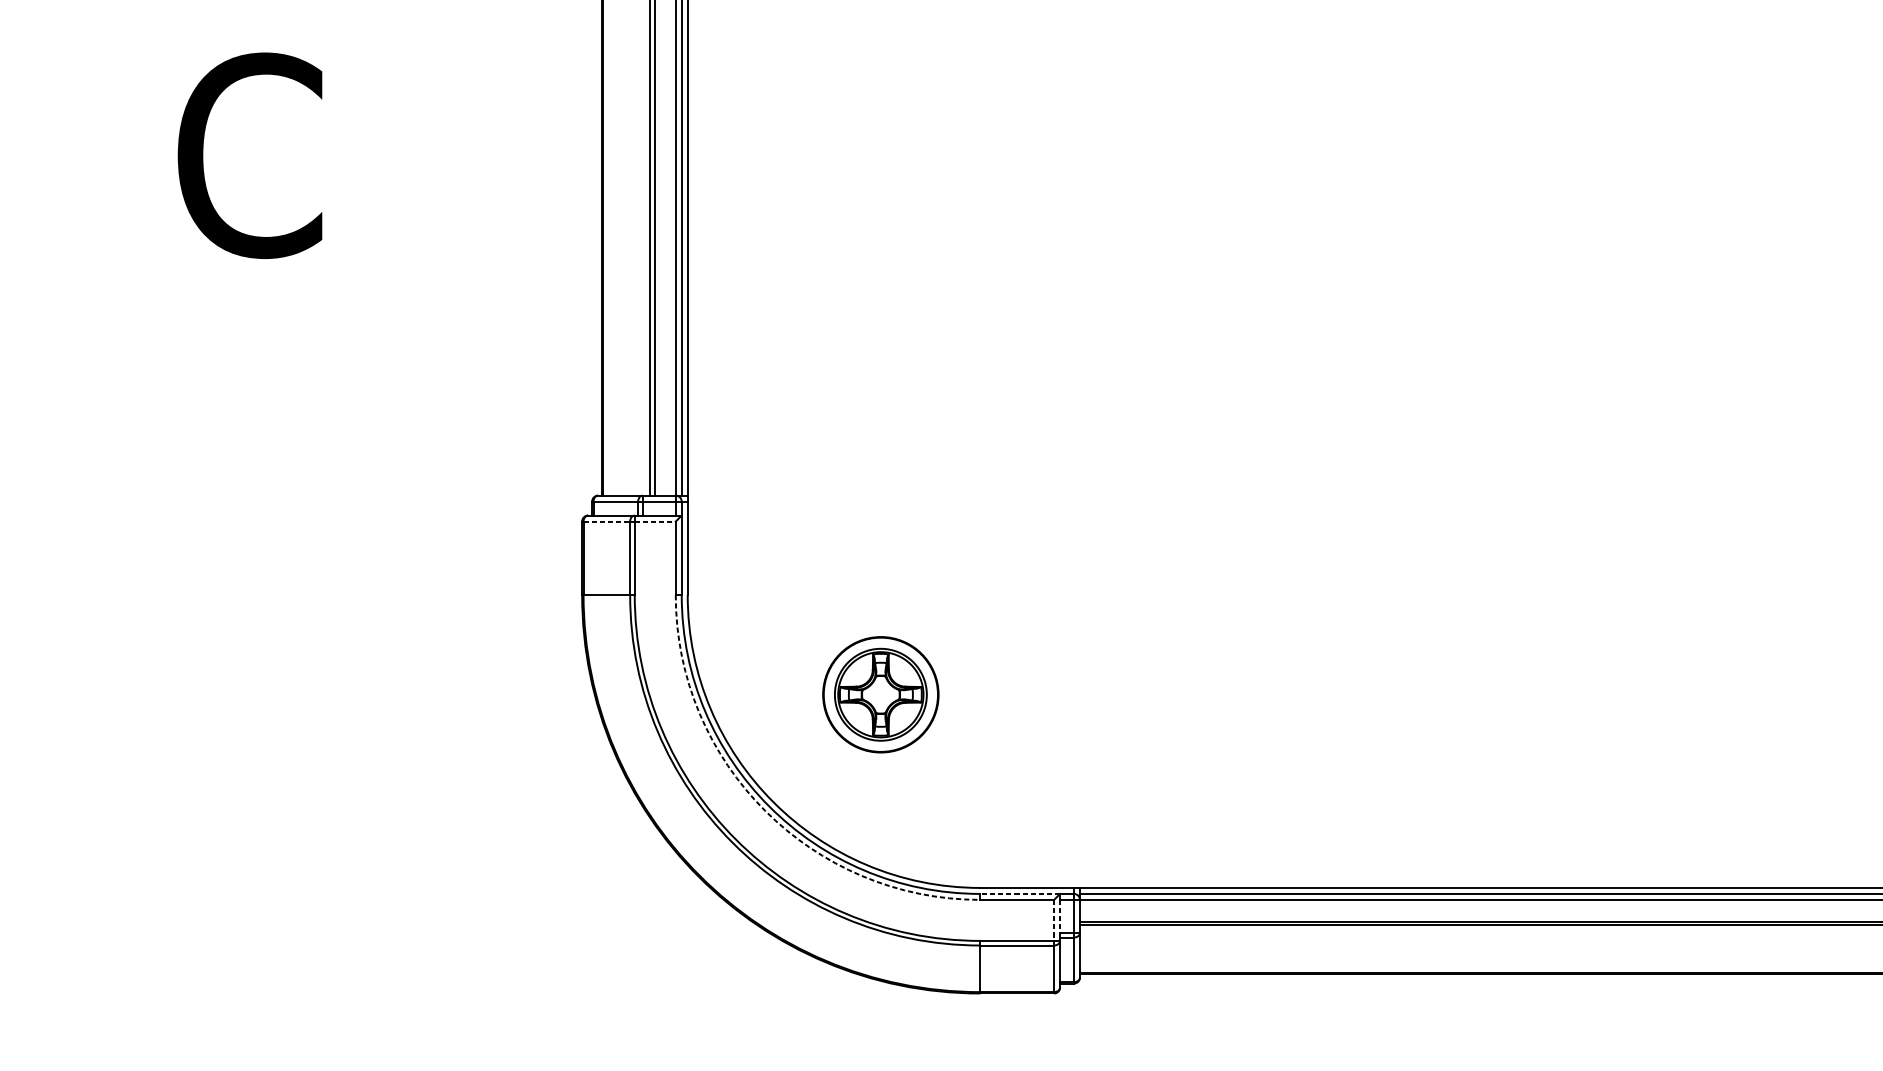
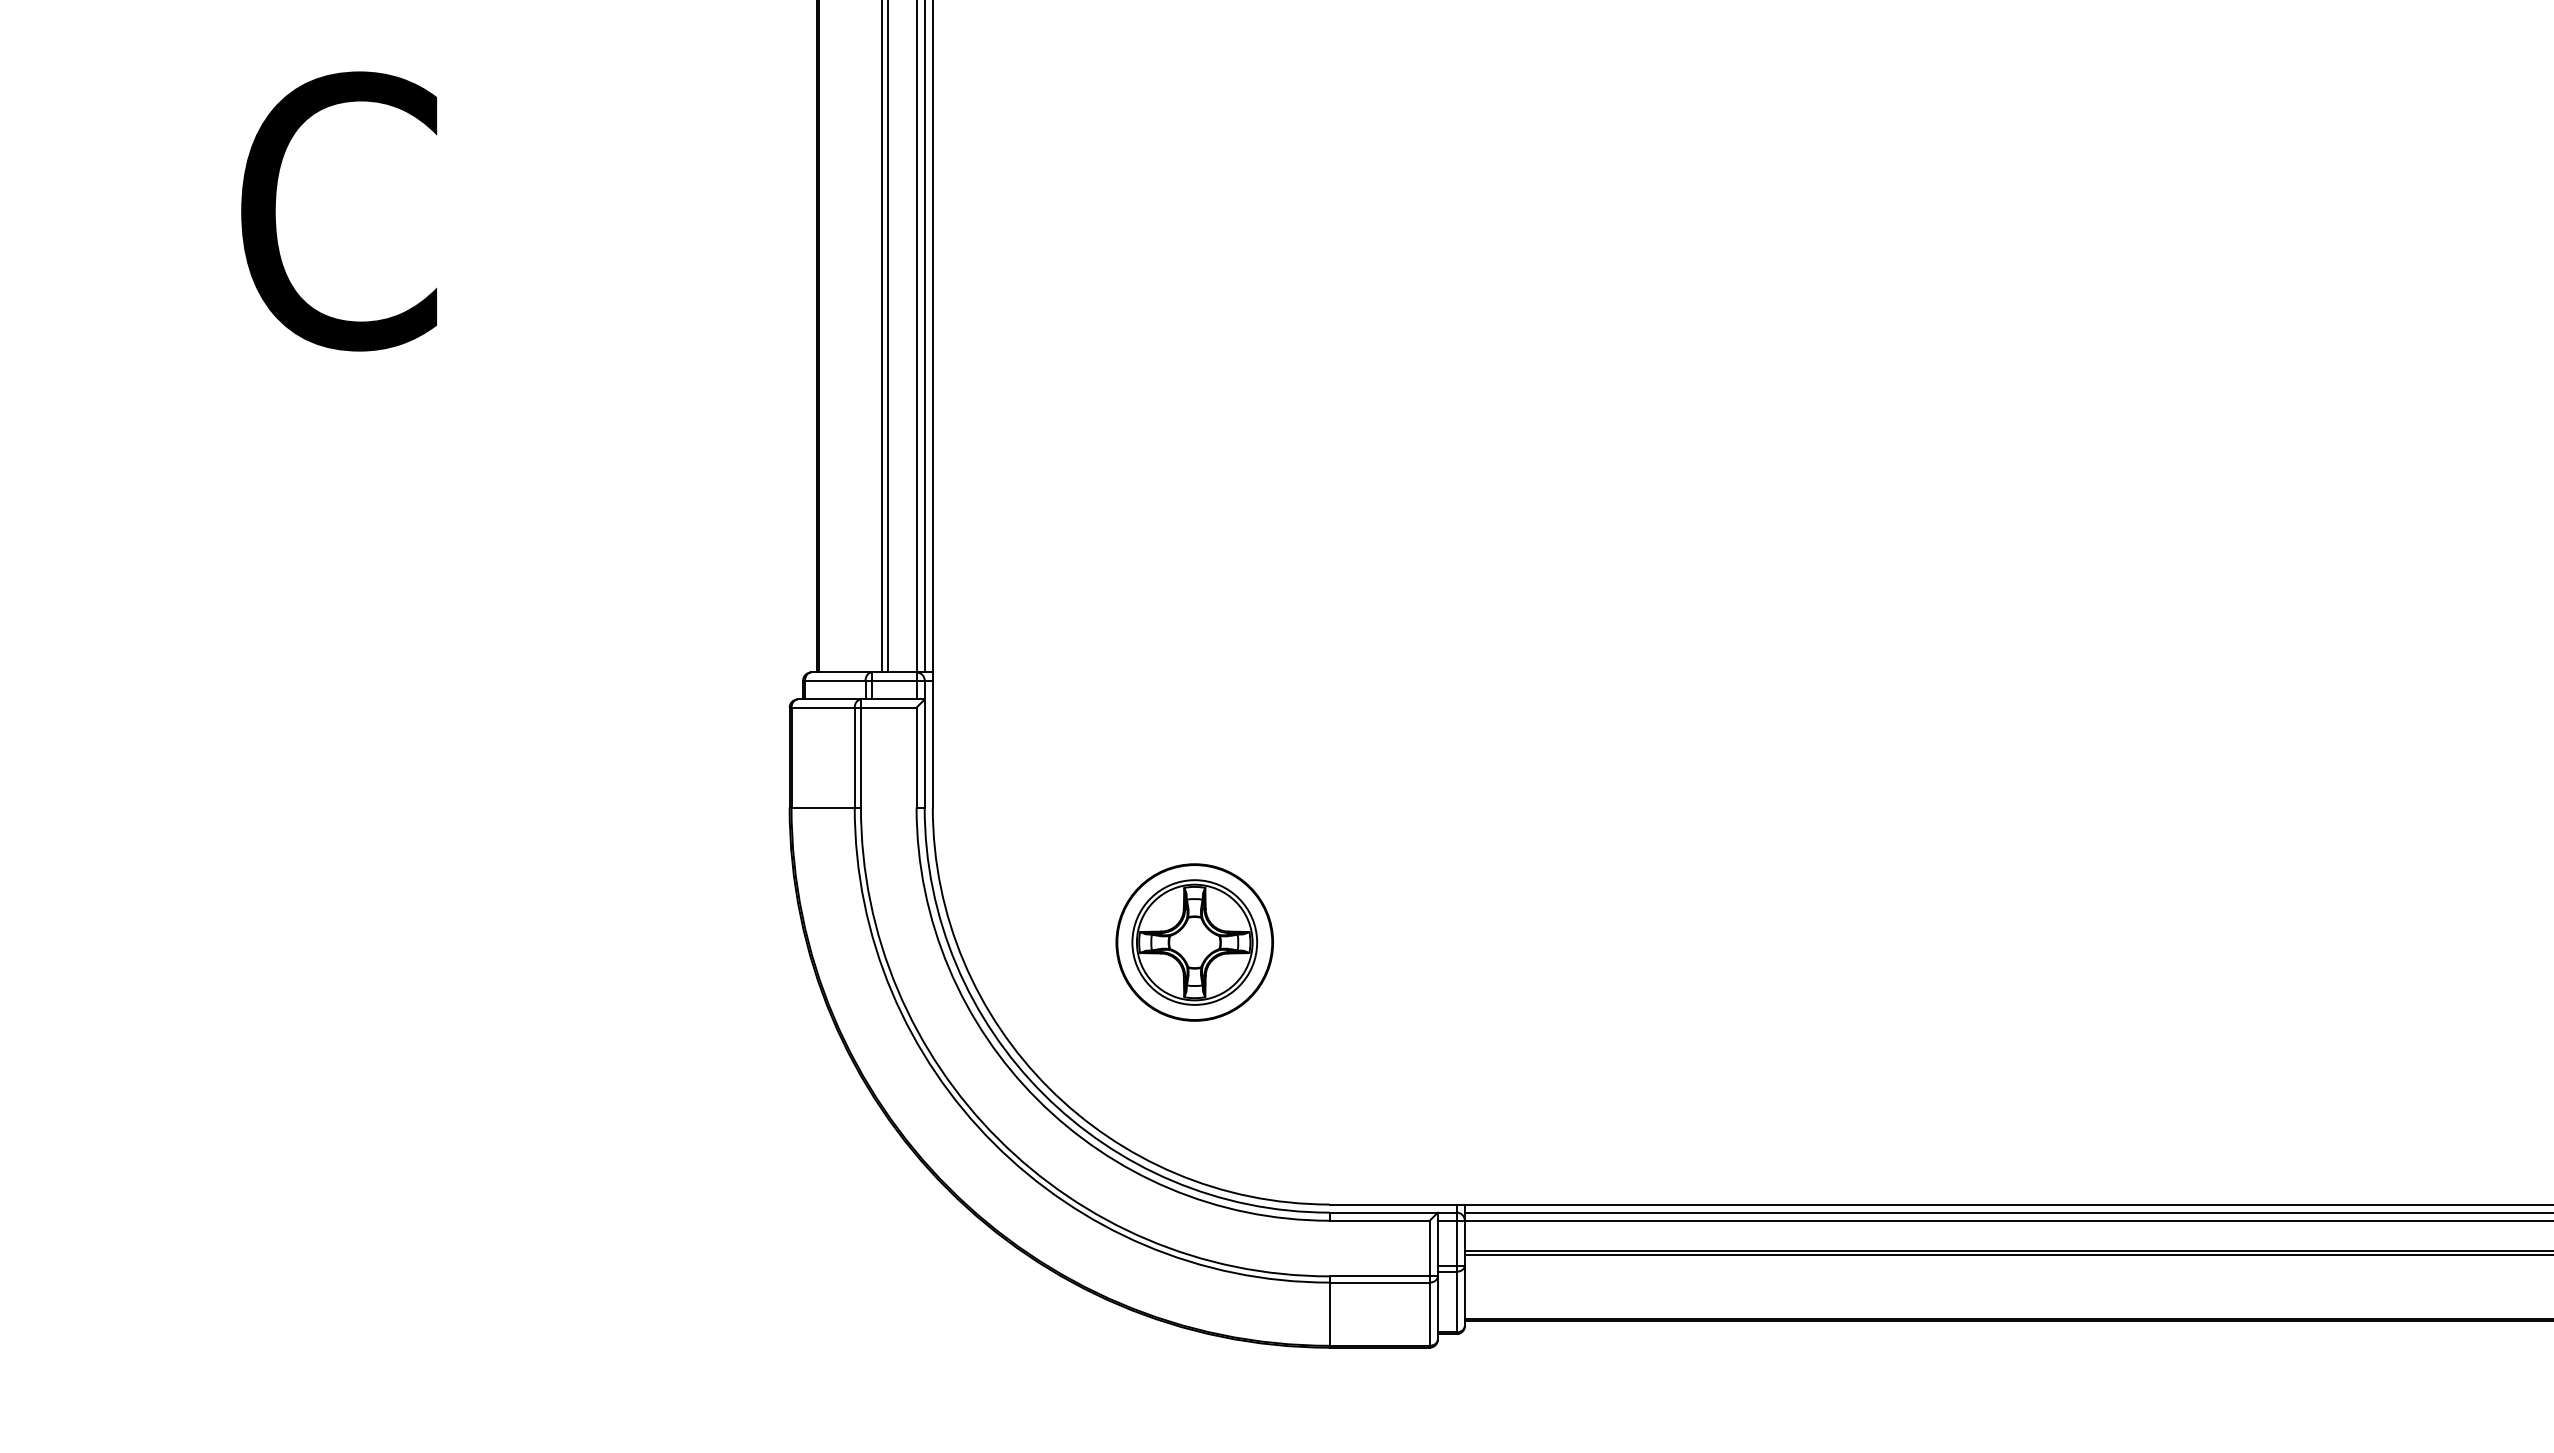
line: (607, 521) -> (823, 707), dashed -> solid
line: (655, 521) -> (888, 707), dashed -> solid
arc: (764, 810) -> (1037, 1099), dashed -> solid
line: (1020, 893) -> (1383, 1212), dashed -> solid
line: (1059, 916) -> (1437, 1243), dashed -> solid
line: (1053, 920) -> (1429, 1248), dashed -> solid

